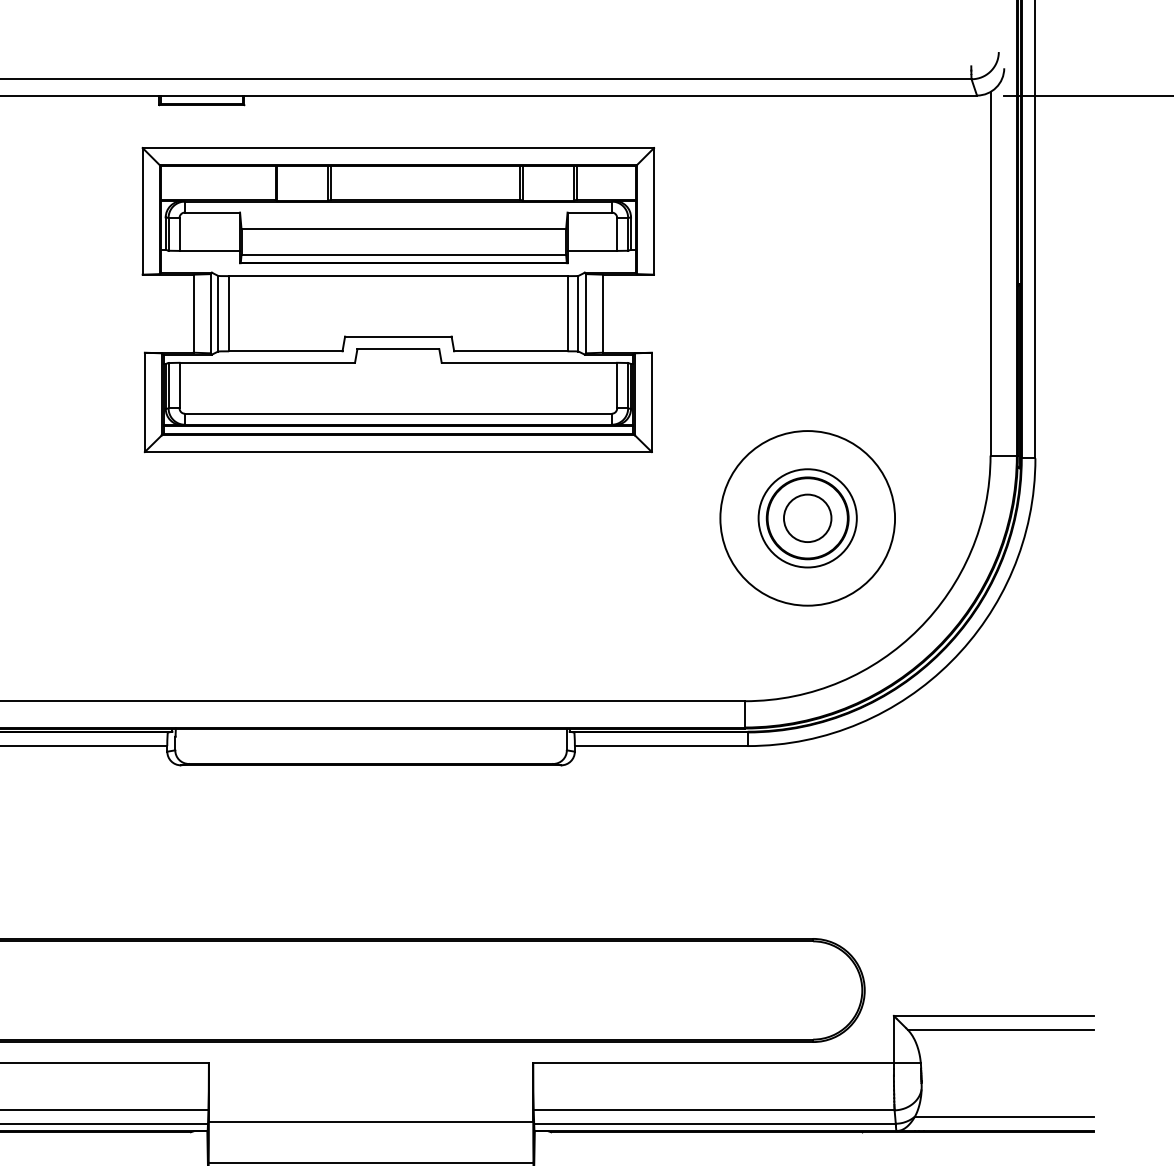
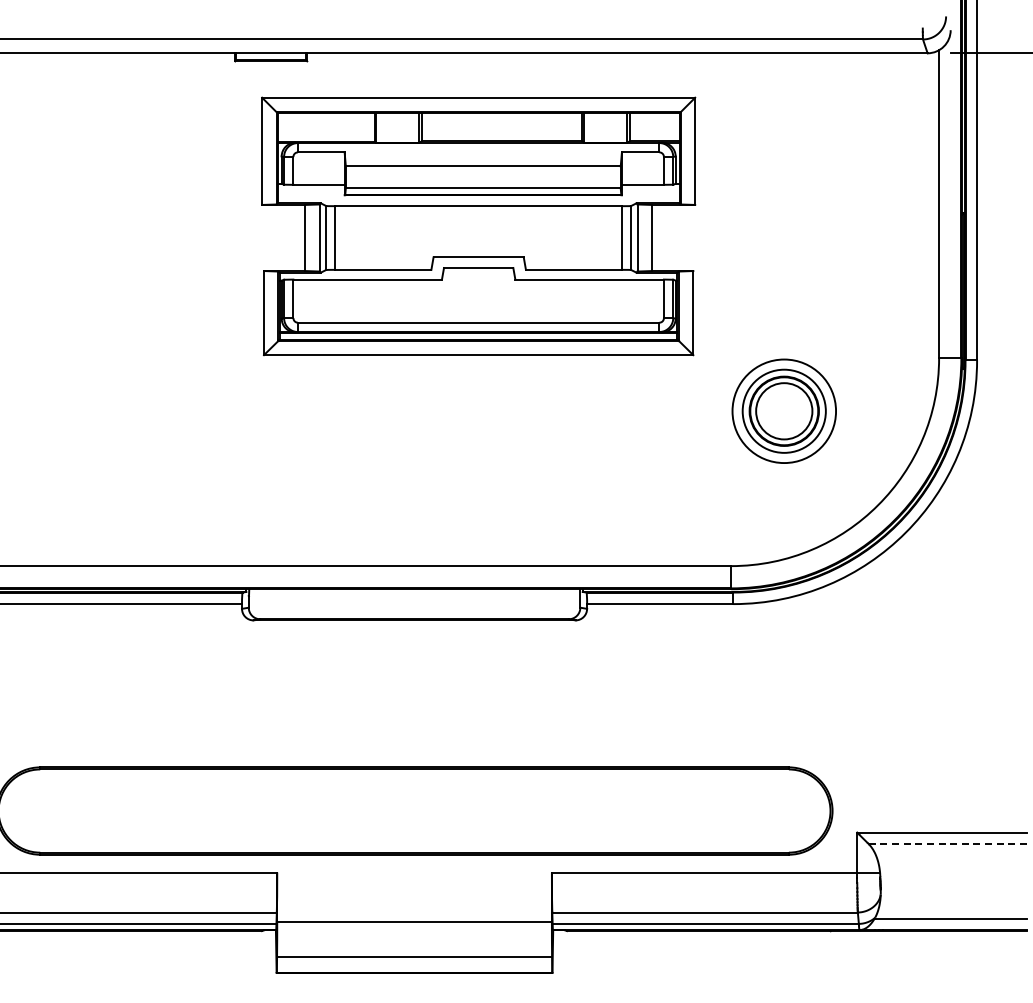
part: (398, 300) -> (478, 226), moved
circle: (807, 518) -> (784, 411), size x0.7
circle: (807, 518) -> (784, 411), size x1.4
line: (1000, 1029) -> (947, 844), solid -> dashed

